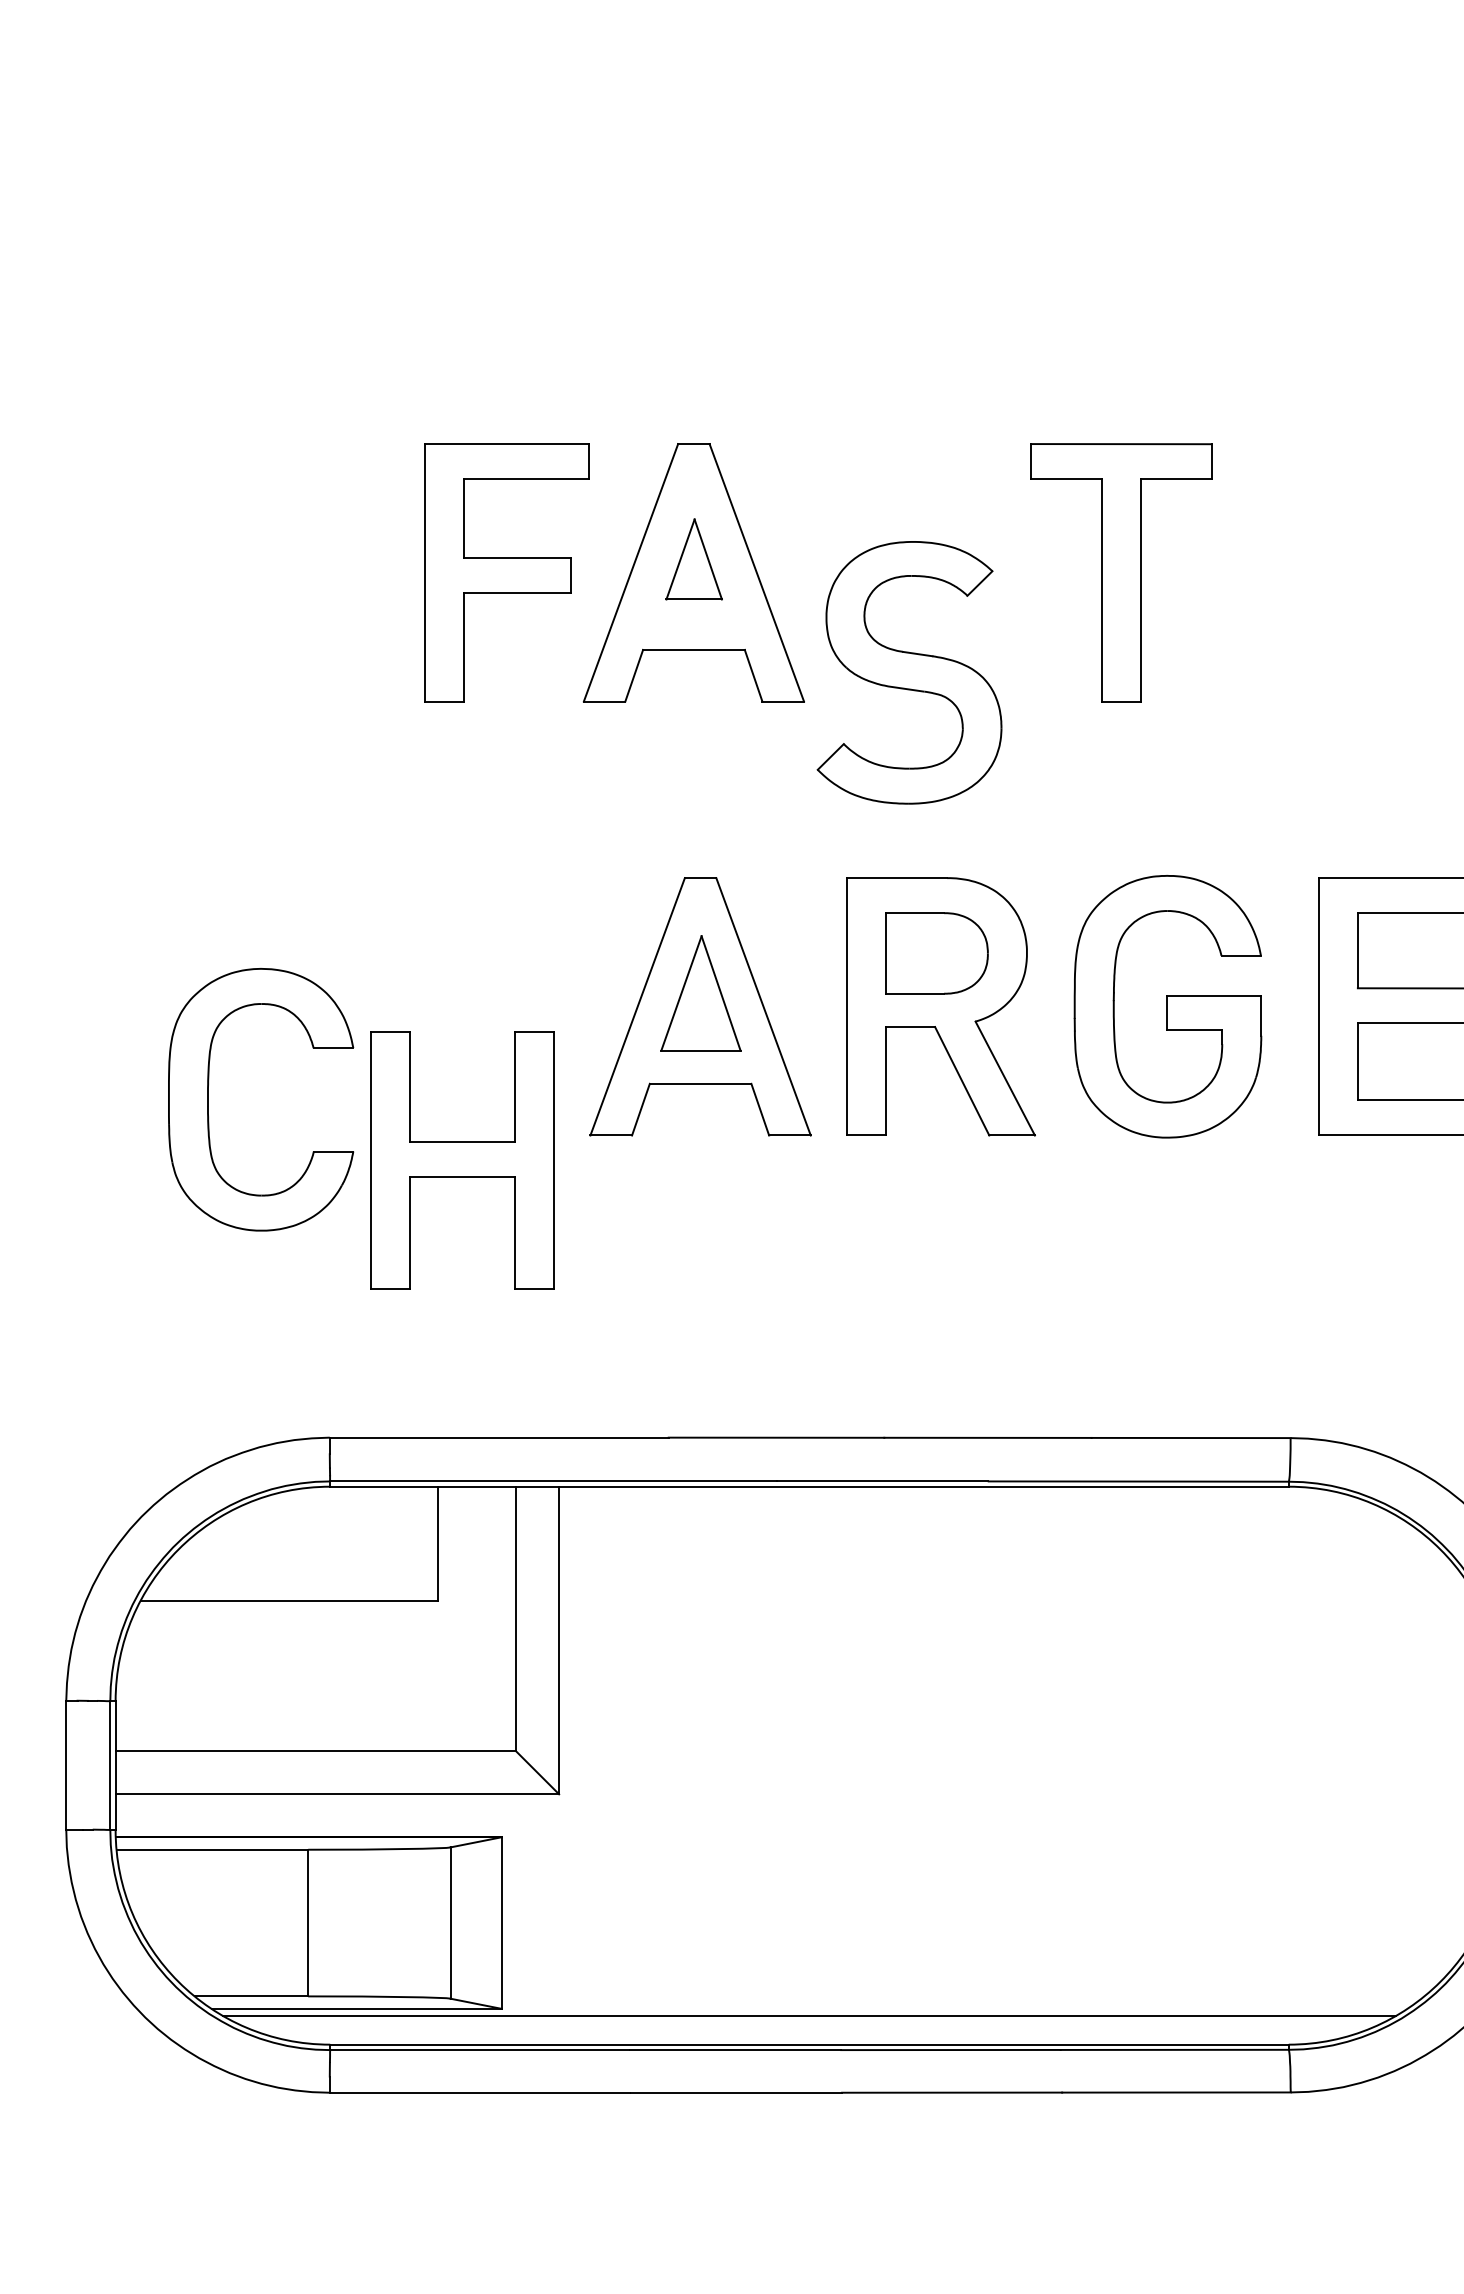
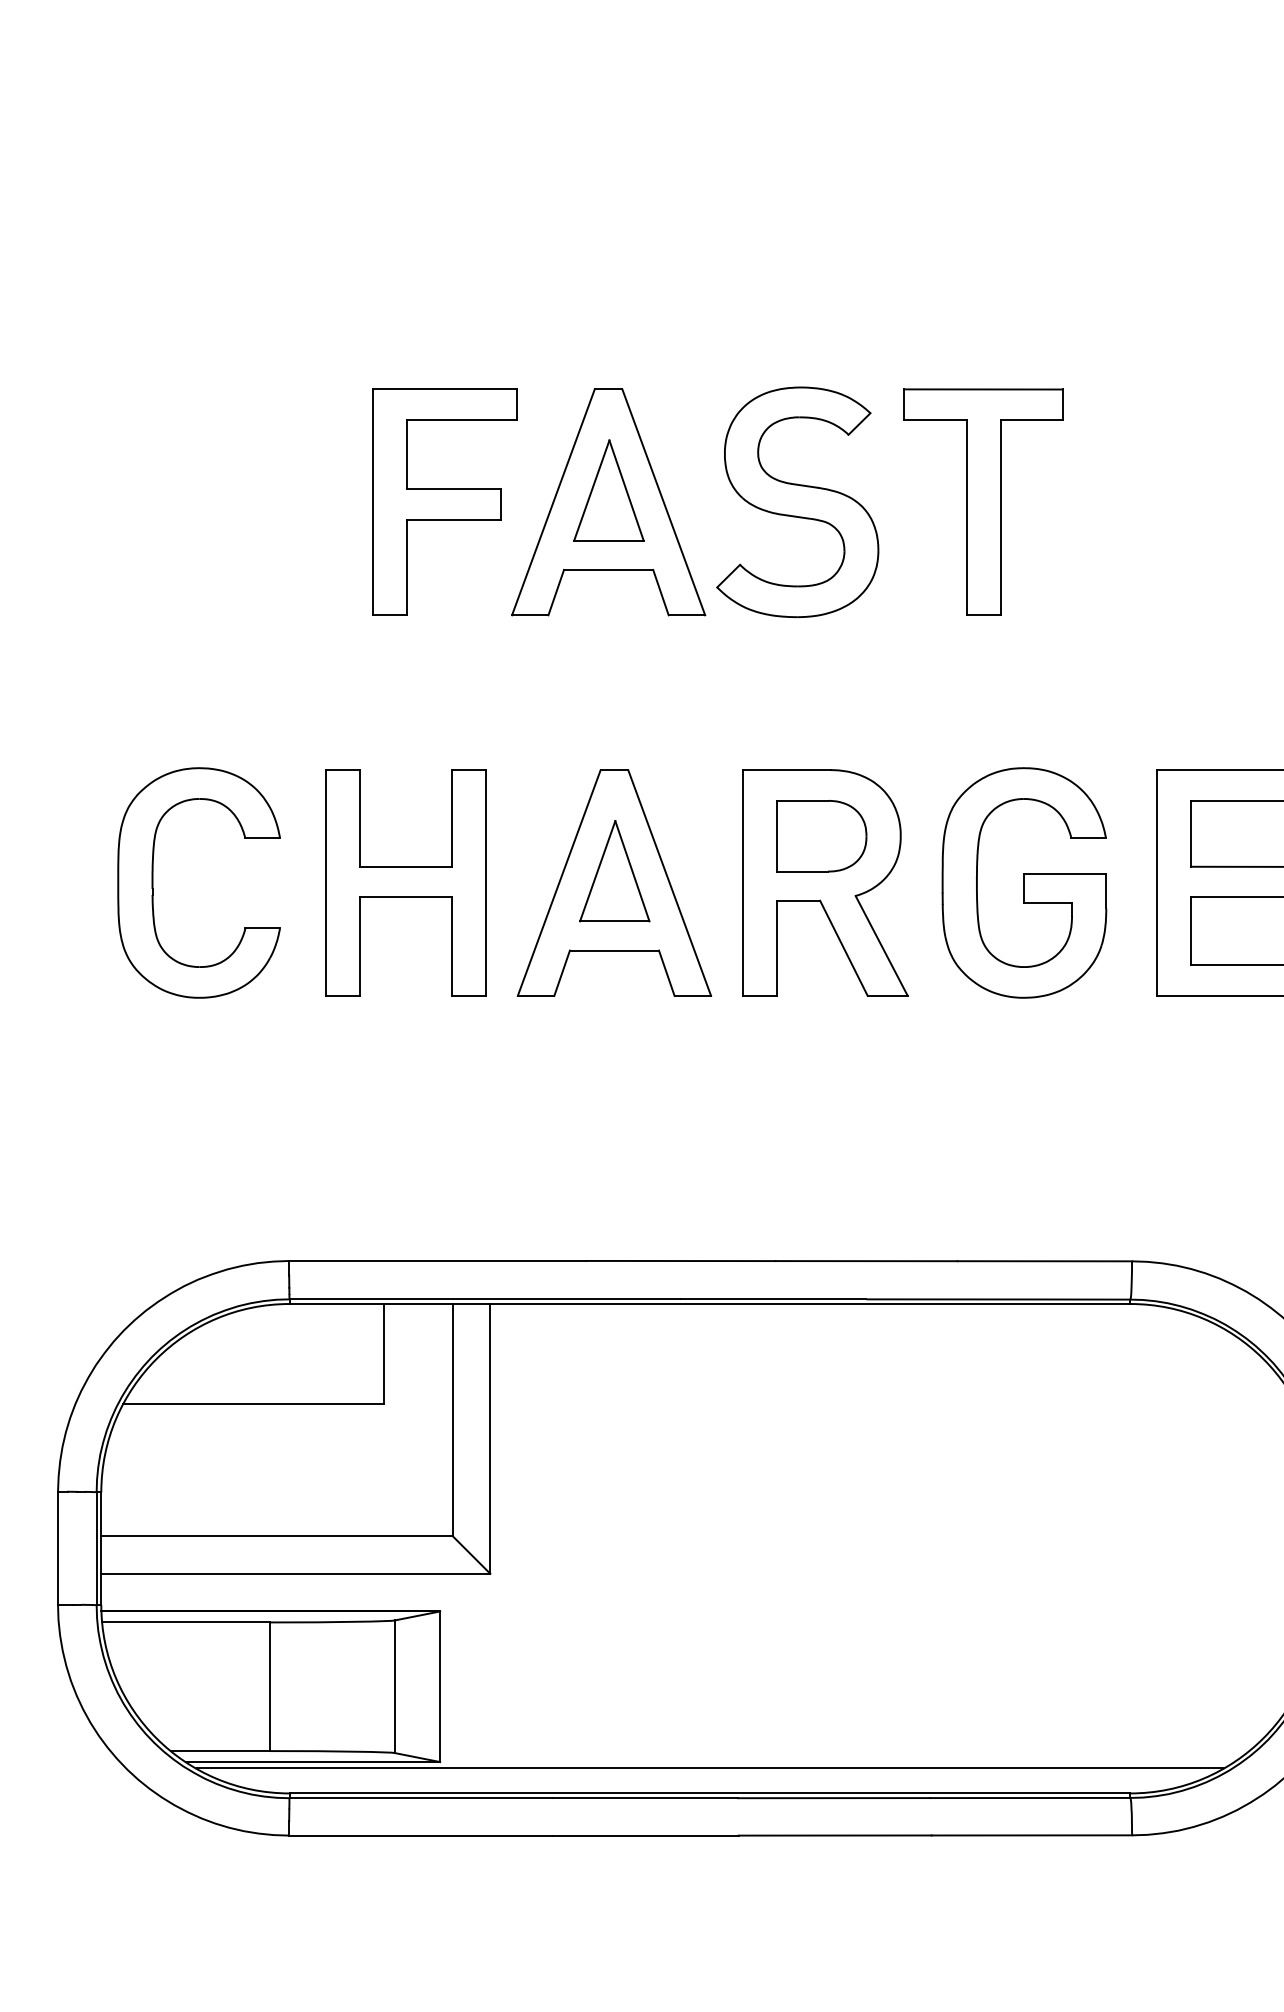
part: (693, 559) -> (608, 490), size x1.43
part: (909, 672) -> (797, 502), moved
part: (208, 1099) -> (152, 882), moved
part: (462, 1160) -> (405, 882), moved

